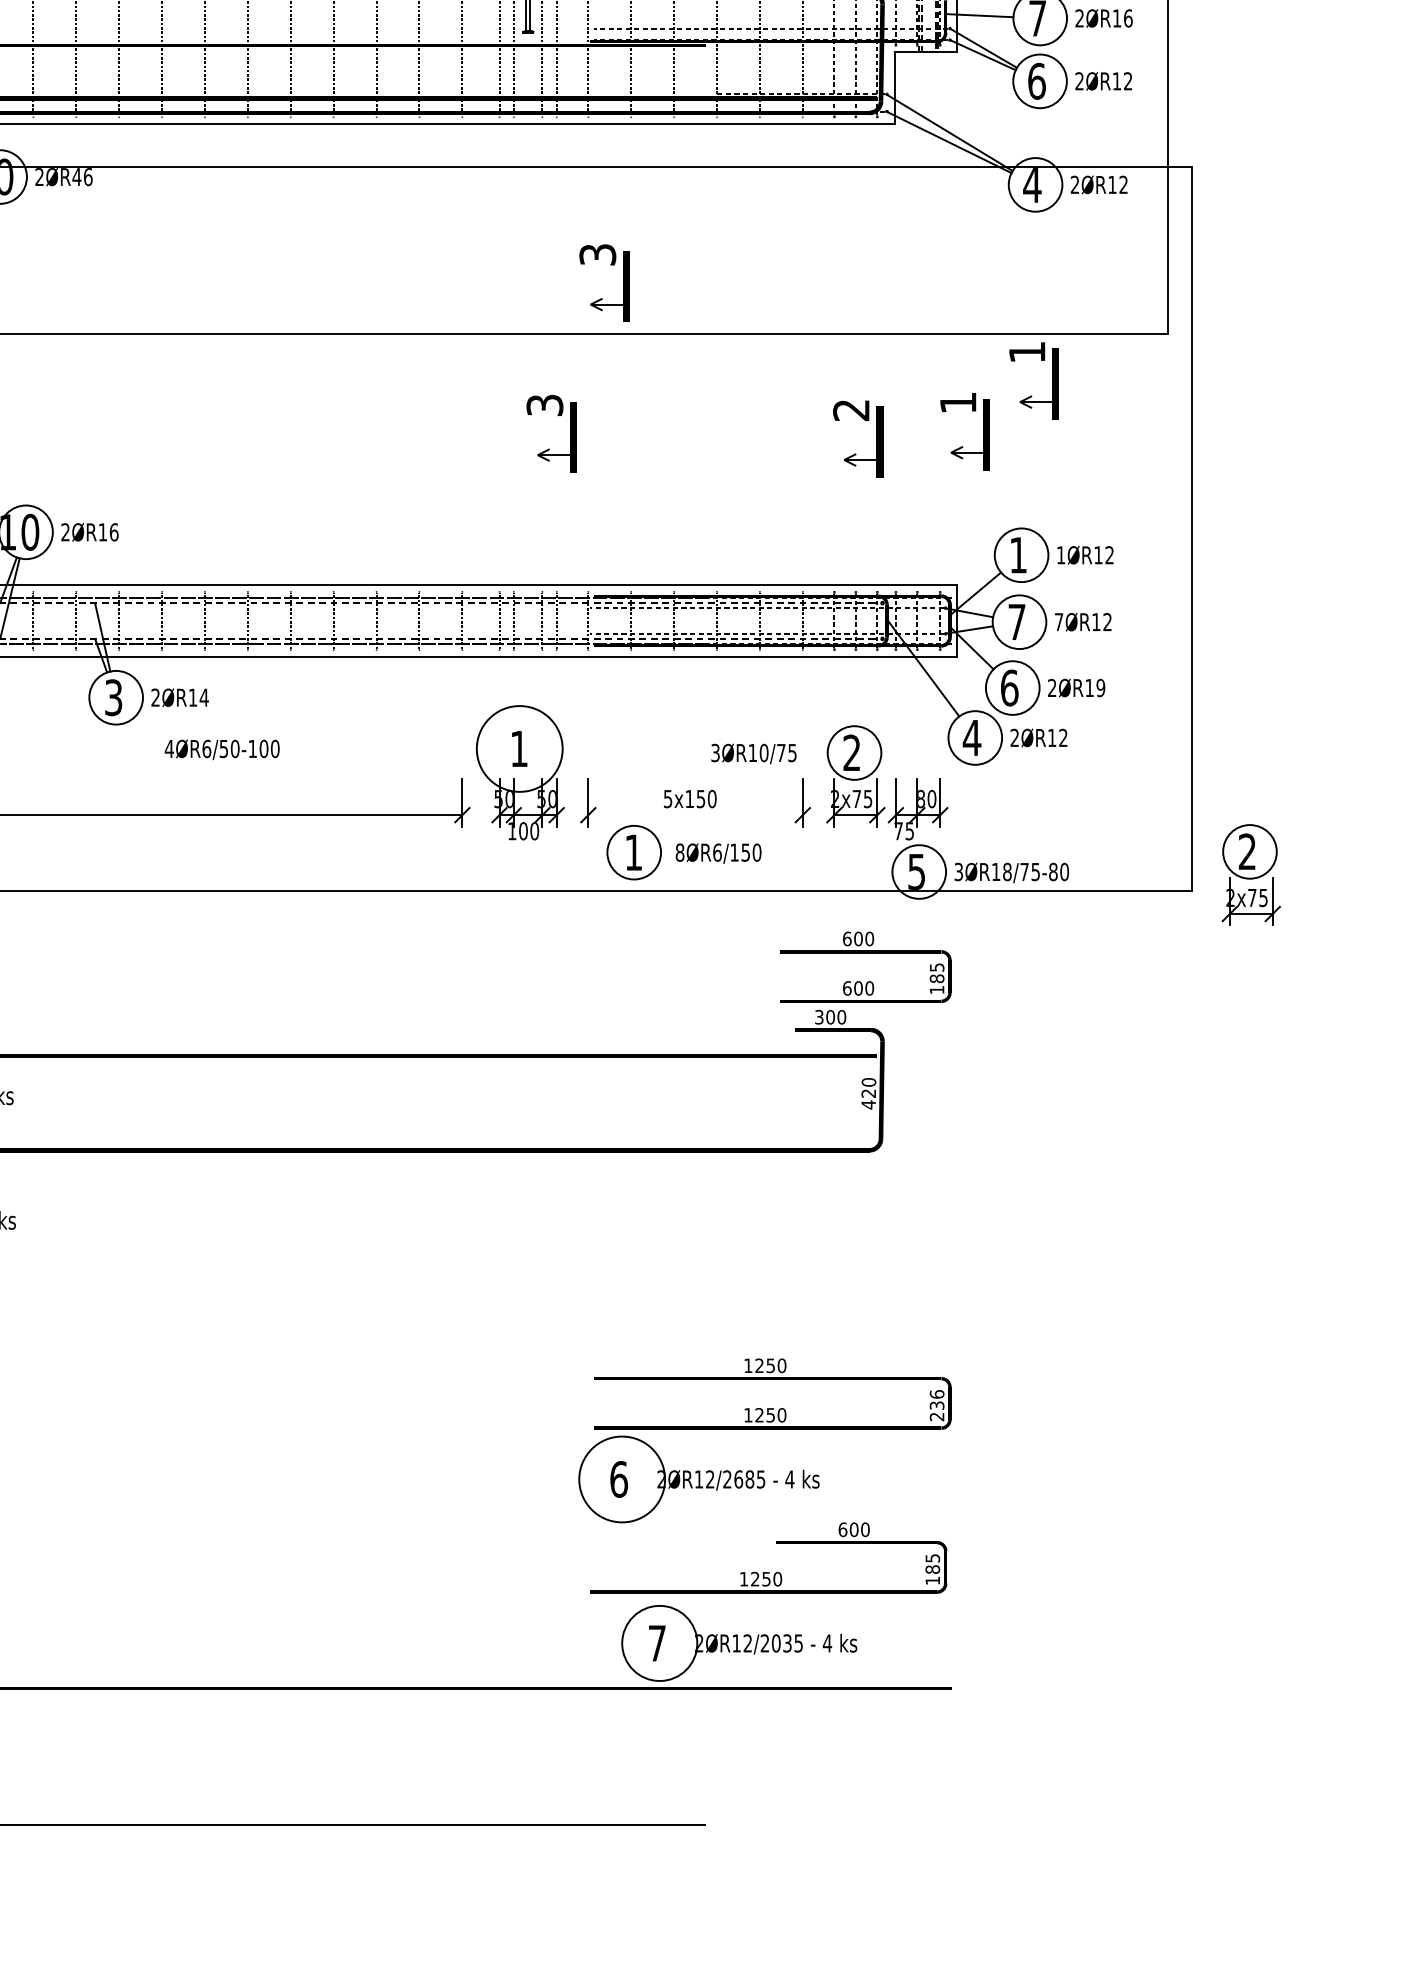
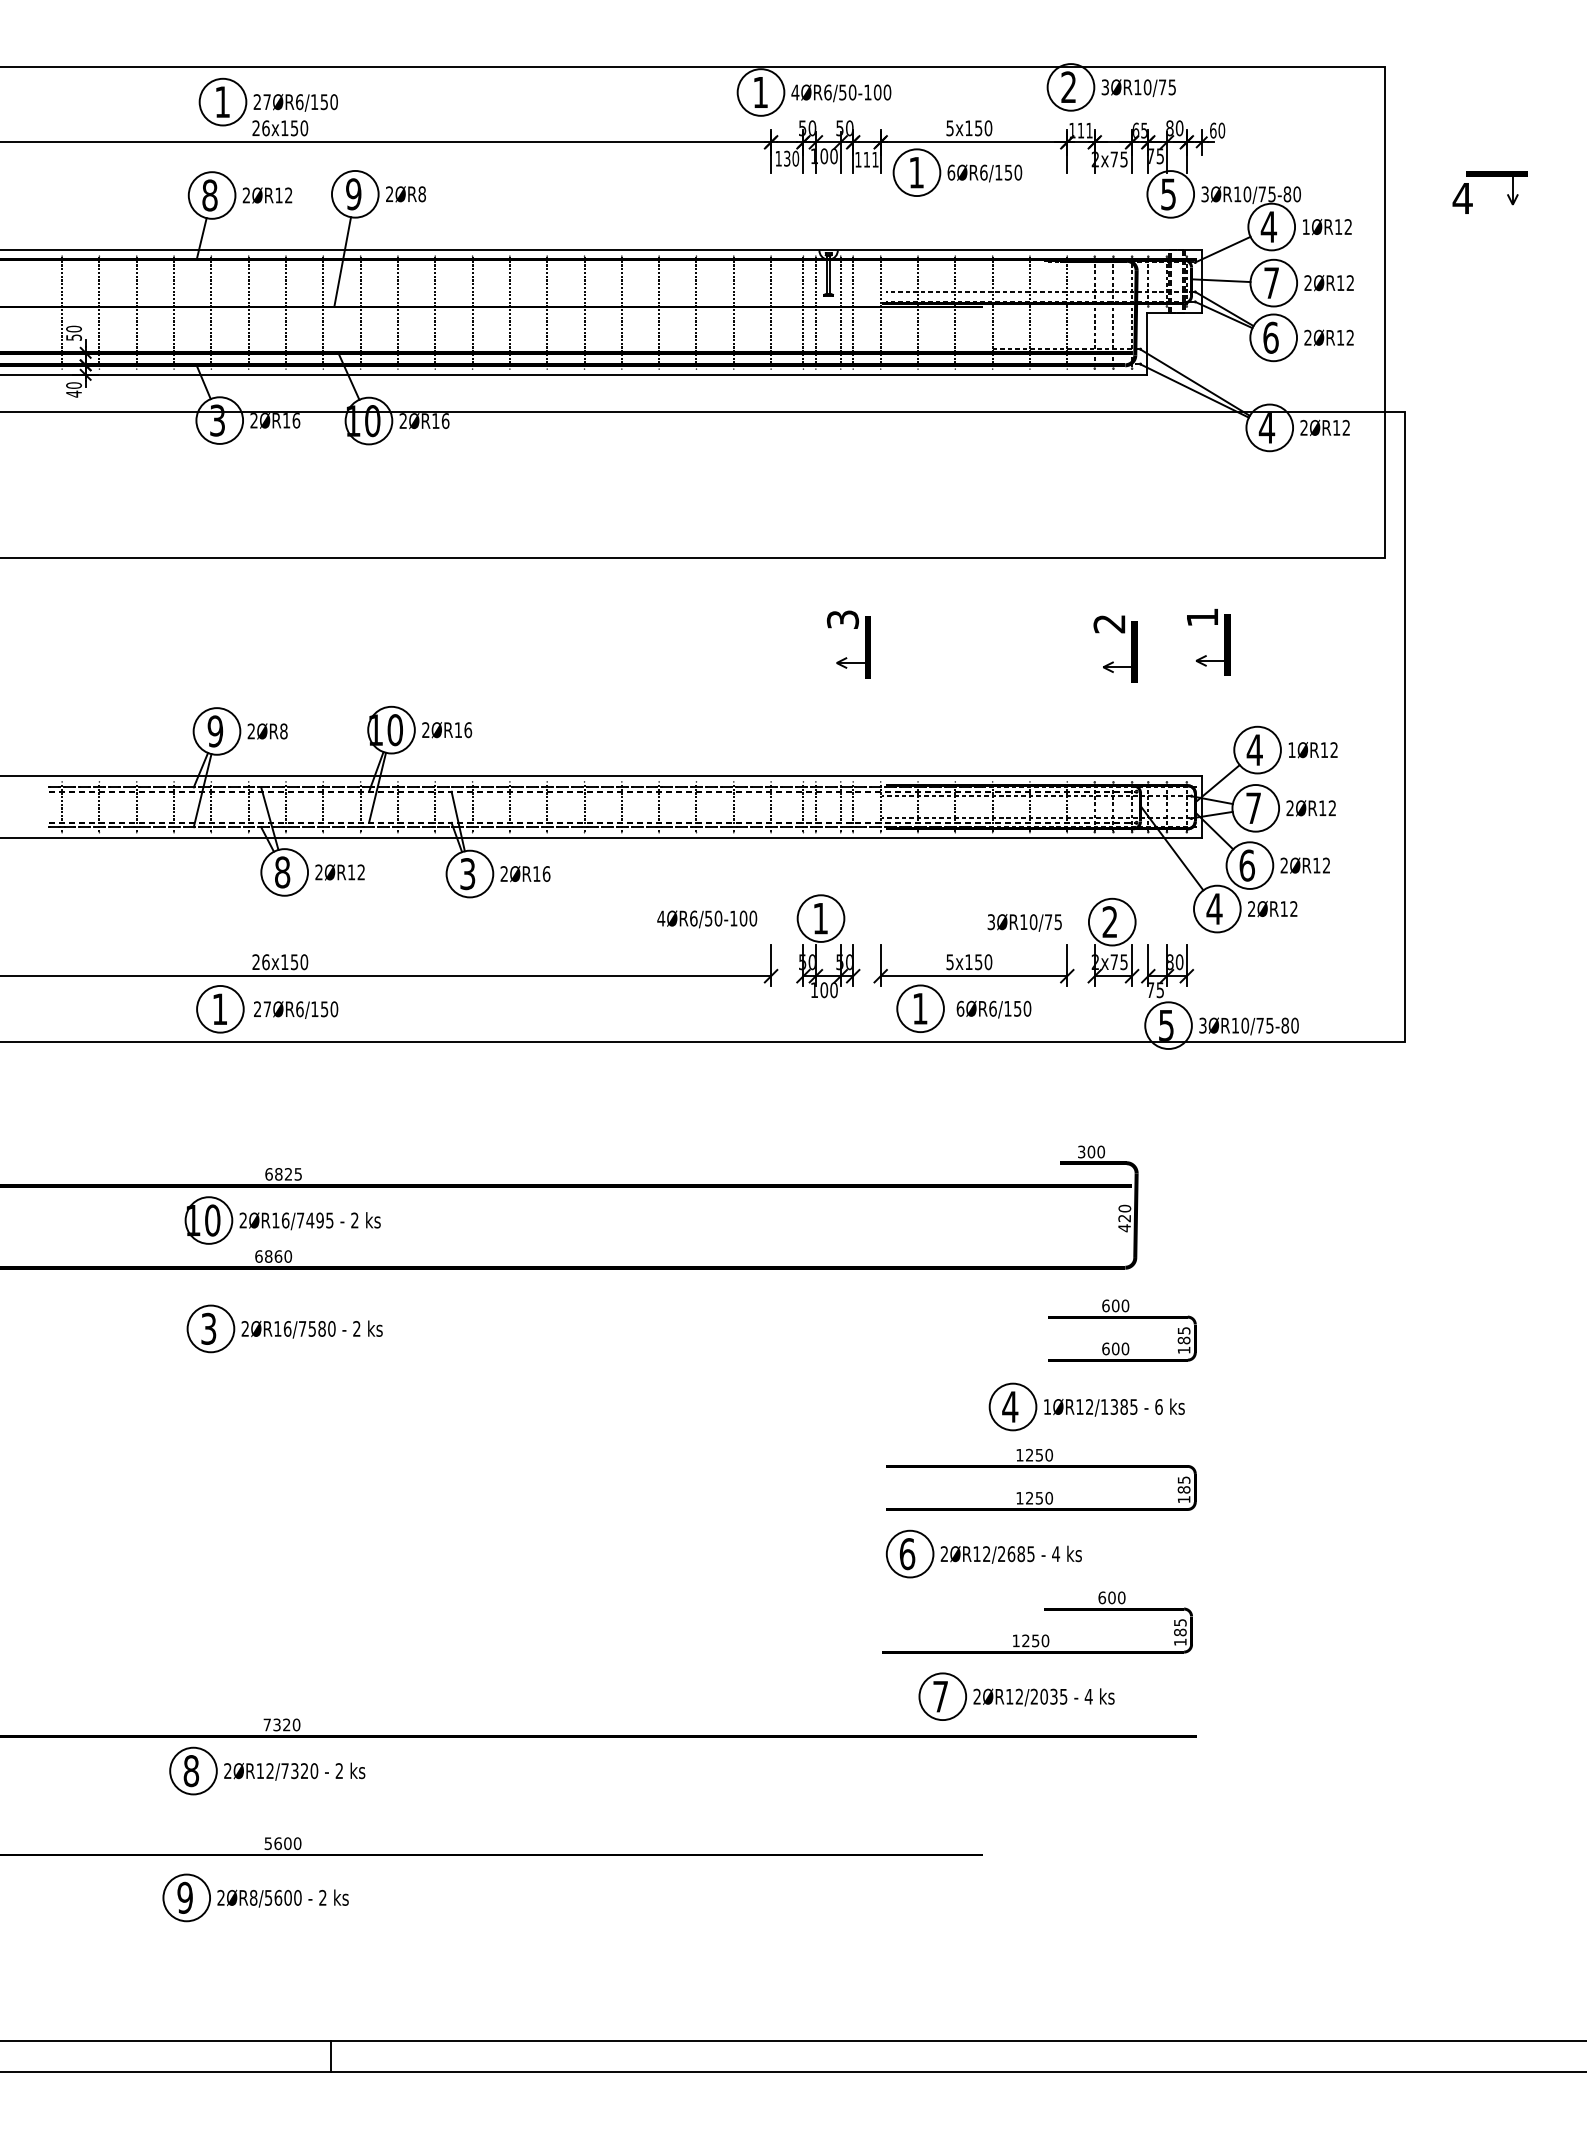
text: (1128, 18) -> (1350, 283), 2ØR16 -> 2ØR12
text: (76, 176) -> (435, 420), 2ØR46 -> 2ØR16
part: (601, 298) -> (892, 526), removed
part: (1031, 395) -> (1266, 611), removed
text: (1018, 554) -> (1254, 749), 1 -> 4
text: (1058, 622) -> (1289, 808), 7ØR12 -> 2ØR12
text: (1100, 687) -> (1326, 865), 2ØR19 -> 2ØR12
text: (204, 697) -> (546, 873), 2ØR14 -> 2ØR16
circle: (519, 748) -> (820, 918), size x0.62
text: (222, 749) -> (707, 919), moved
line: (695, 815) -> (973, 976), added
text: (680, 852) -> (960, 1008), 8ØR6/150 -> 6ØR6/150
text: (1007, 871) -> (1245, 1025), 3ØR18/75-80 -> 3ØR10/75-80
part: (1251, 874) -> (1457, 1027), removed
text: (866, 967) -> (1122, 1330), moved
part: (824, 1309) -> (1086, 1406), added
text: (936, 1405) -> (1183, 1489), 236 -> 185
circle: (621, 1478) -> (909, 1553), size x0.62
circle: (659, 1643) -> (942, 1696), size x0.71

